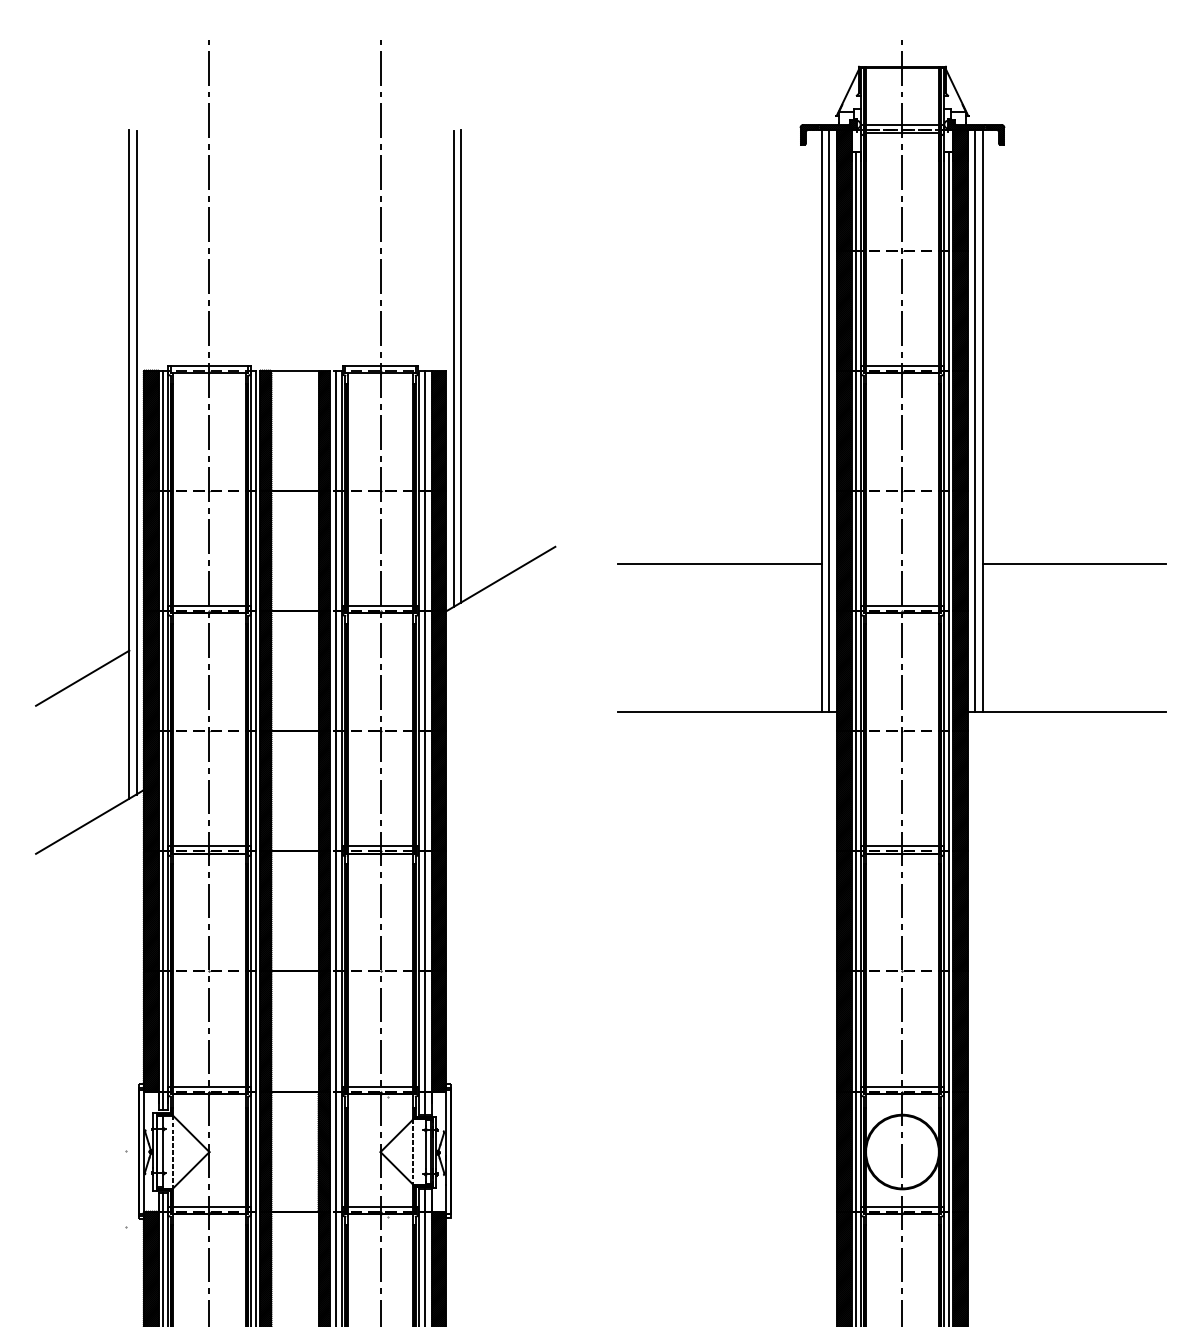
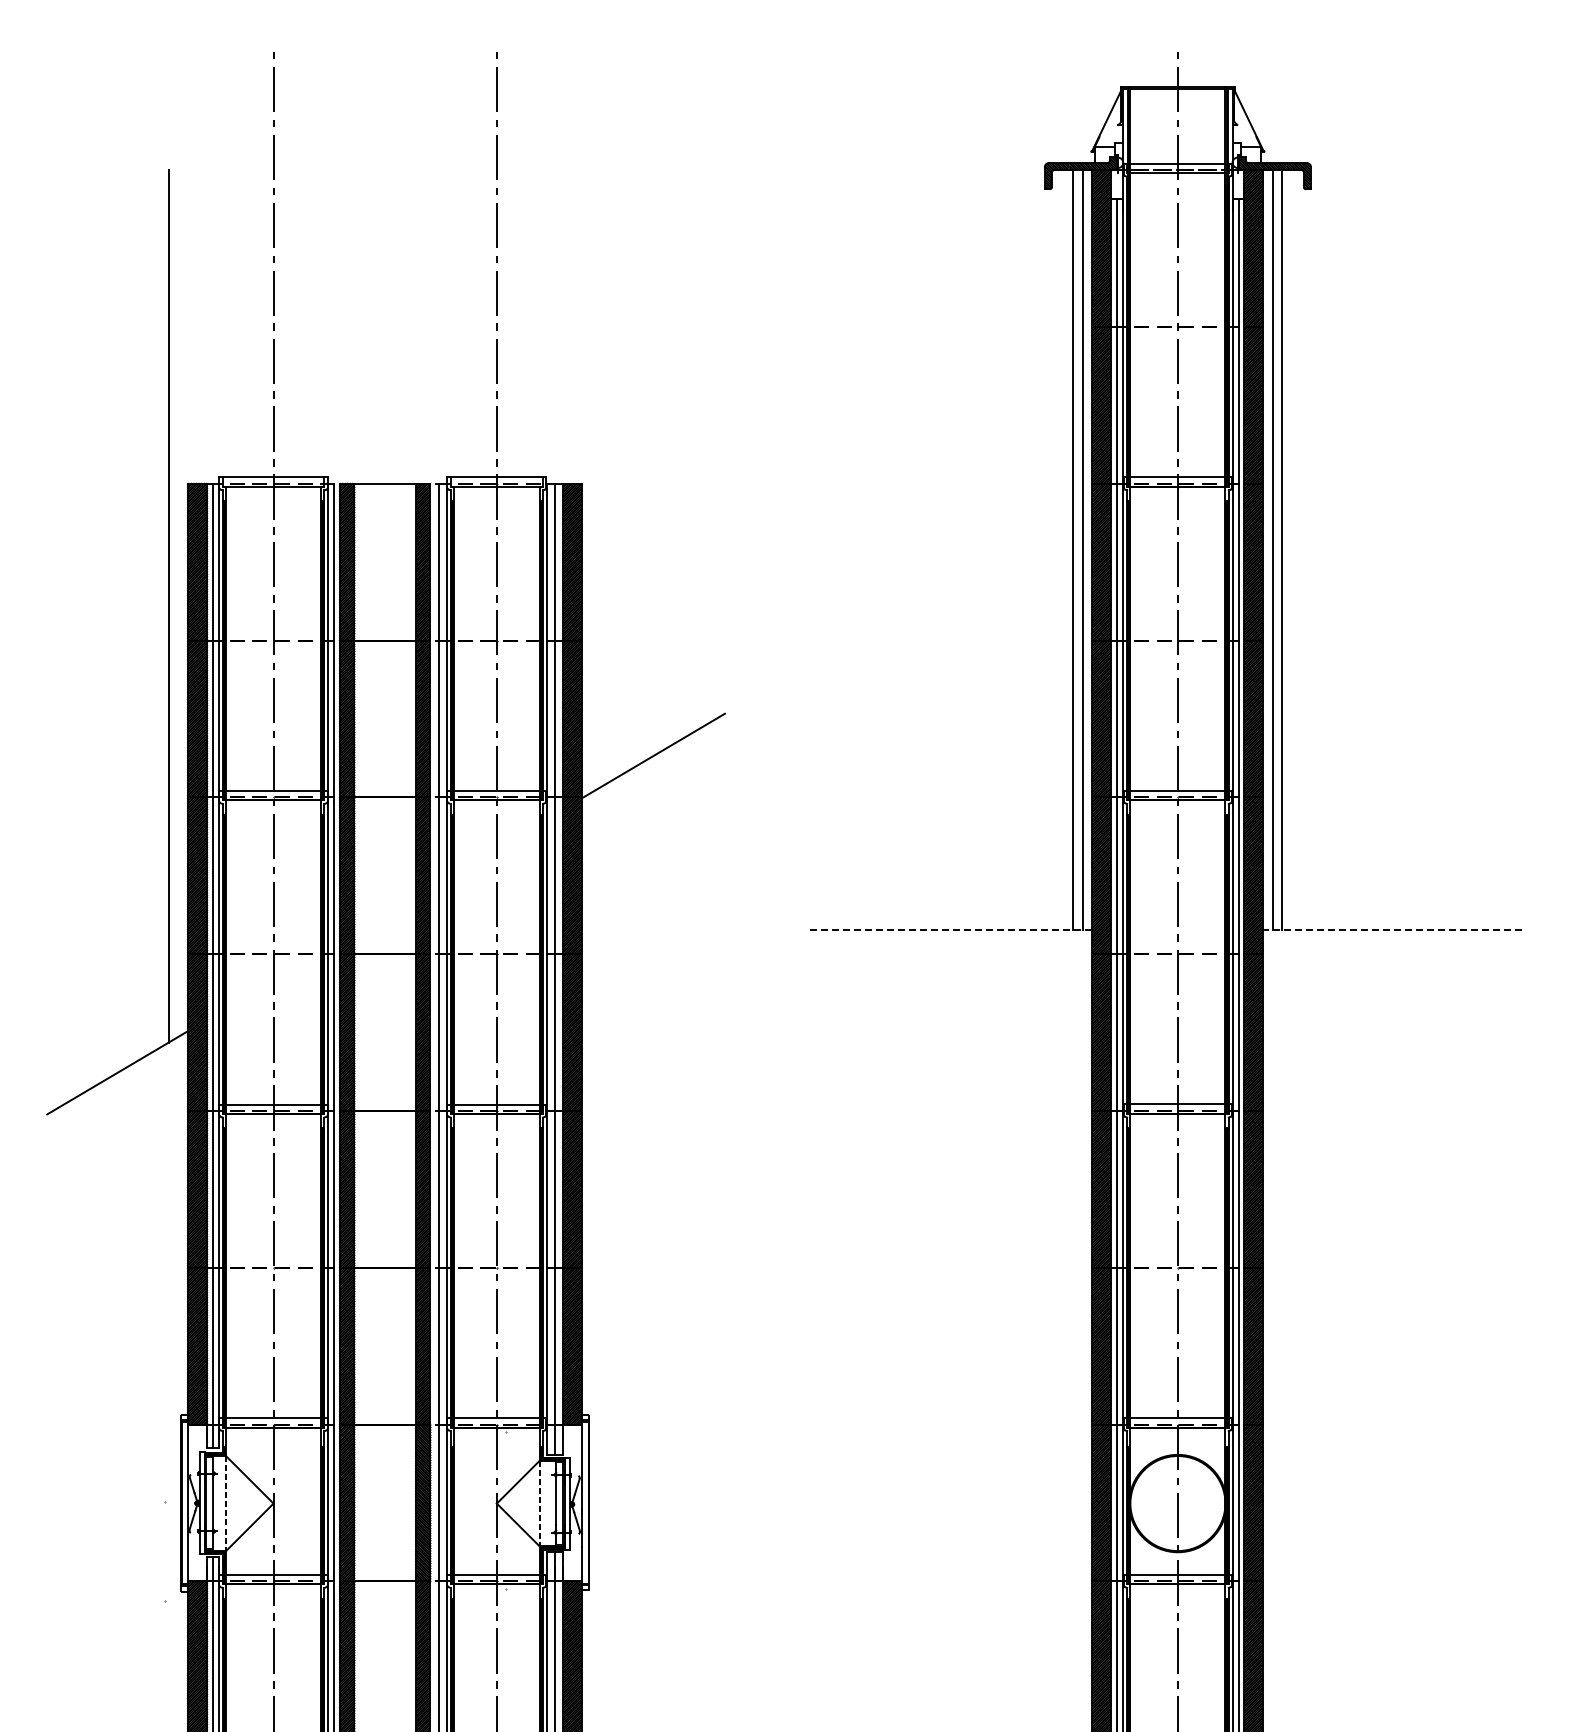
line: (460, 366) -> (601, 478), removed
line: (453, 368) -> (592, 481), removed
line: (136, 463) -> (178, 604), removed
line: (719, 564) -> (939, 736), removed
line: (1073, 564) -> (1401, 736), removed
line: (82, 678) -> (108, 885), removed
line: (726, 712) -> (948, 929), solid -> dashed
line: (1066, 712) -> (1392, 929), solid -> dashed

